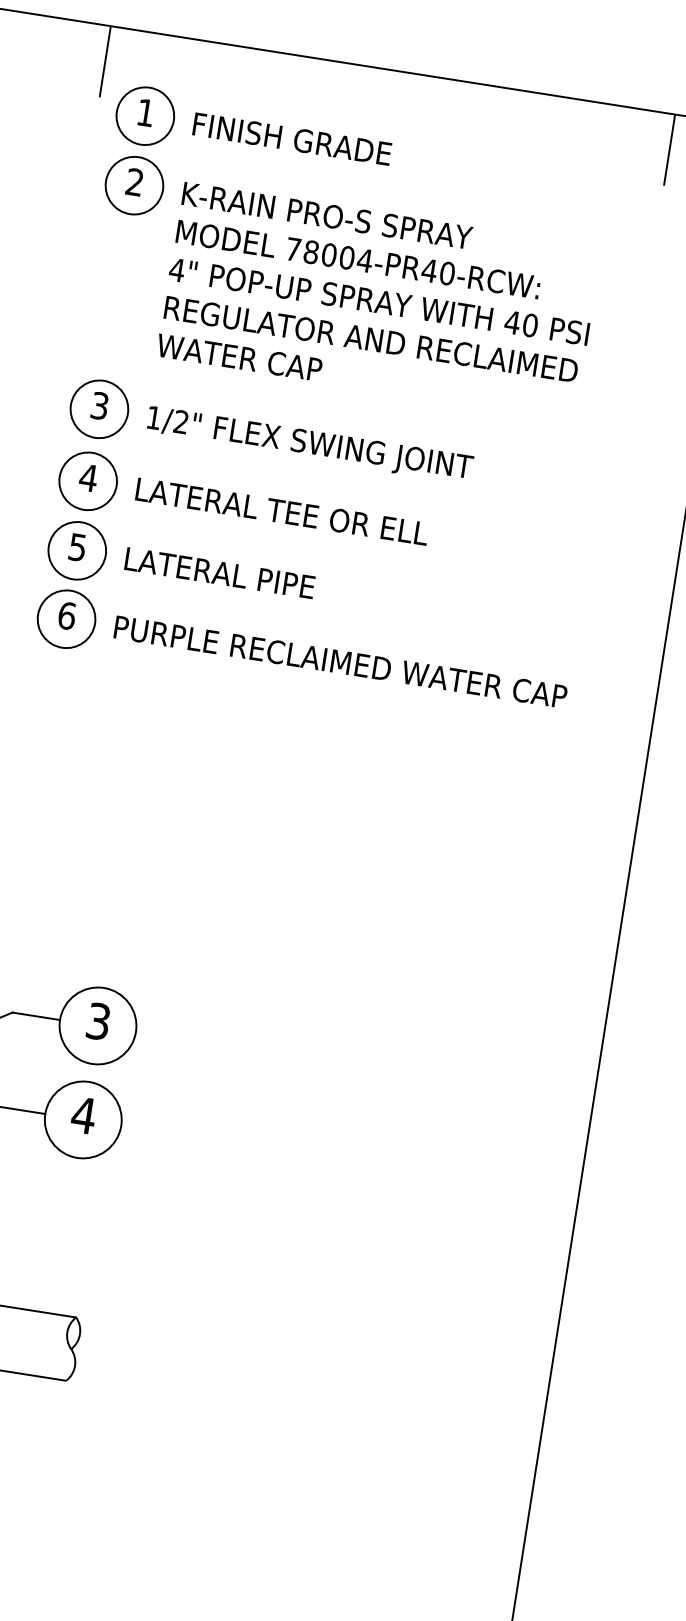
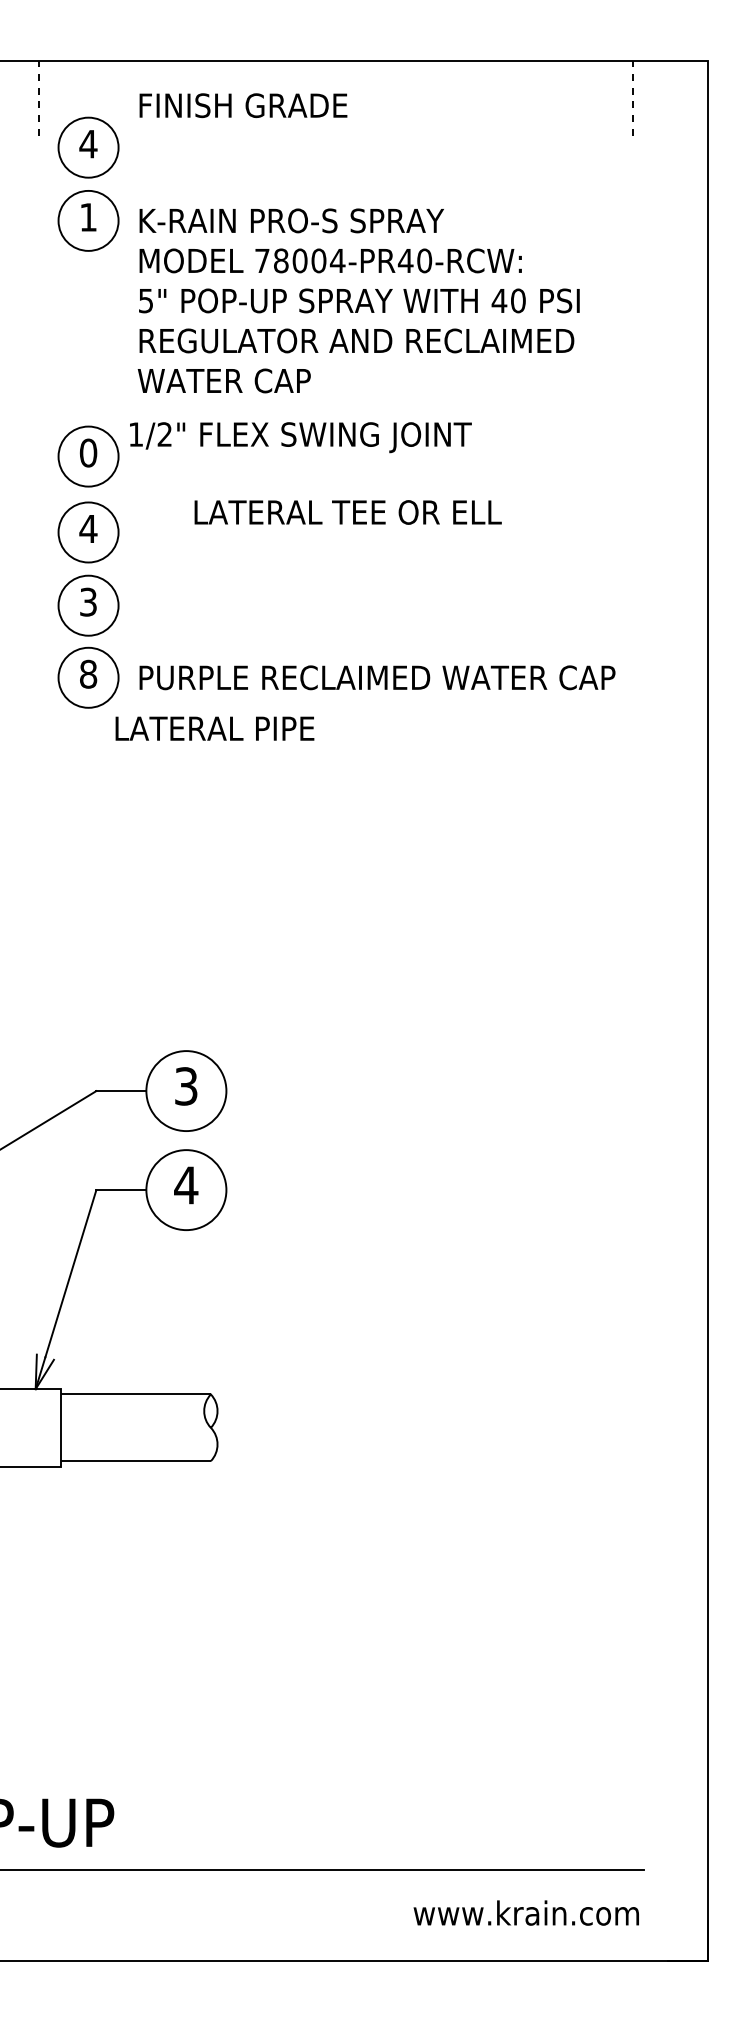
line: (105, 62) -> (38, 98), solid -> dashed
text: (145, 113) -> (88, 144), 1 -> 4
text: (292, 139) -> (243, 105), moved
line: (669, 150) -> (633, 98), solid -> dashed
text: (134, 182) -> (88, 217), 2 -> 1
text: (176, 270) -> (145, 301), 78004-PR40-RCW:^J4" -> 78004-PR40-RCW:^J5"
text: (100, 405) -> (88, 452), 3 -> 0
text: (309, 445) -> (300, 437), moved
text: (281, 511) -> (347, 512), moved
text: (77, 546) -> (88, 601), 5 -> 3
text: (219, 572) -> (214, 728), moved
text: (67, 615) -> (88, 673), 6 -> 8

